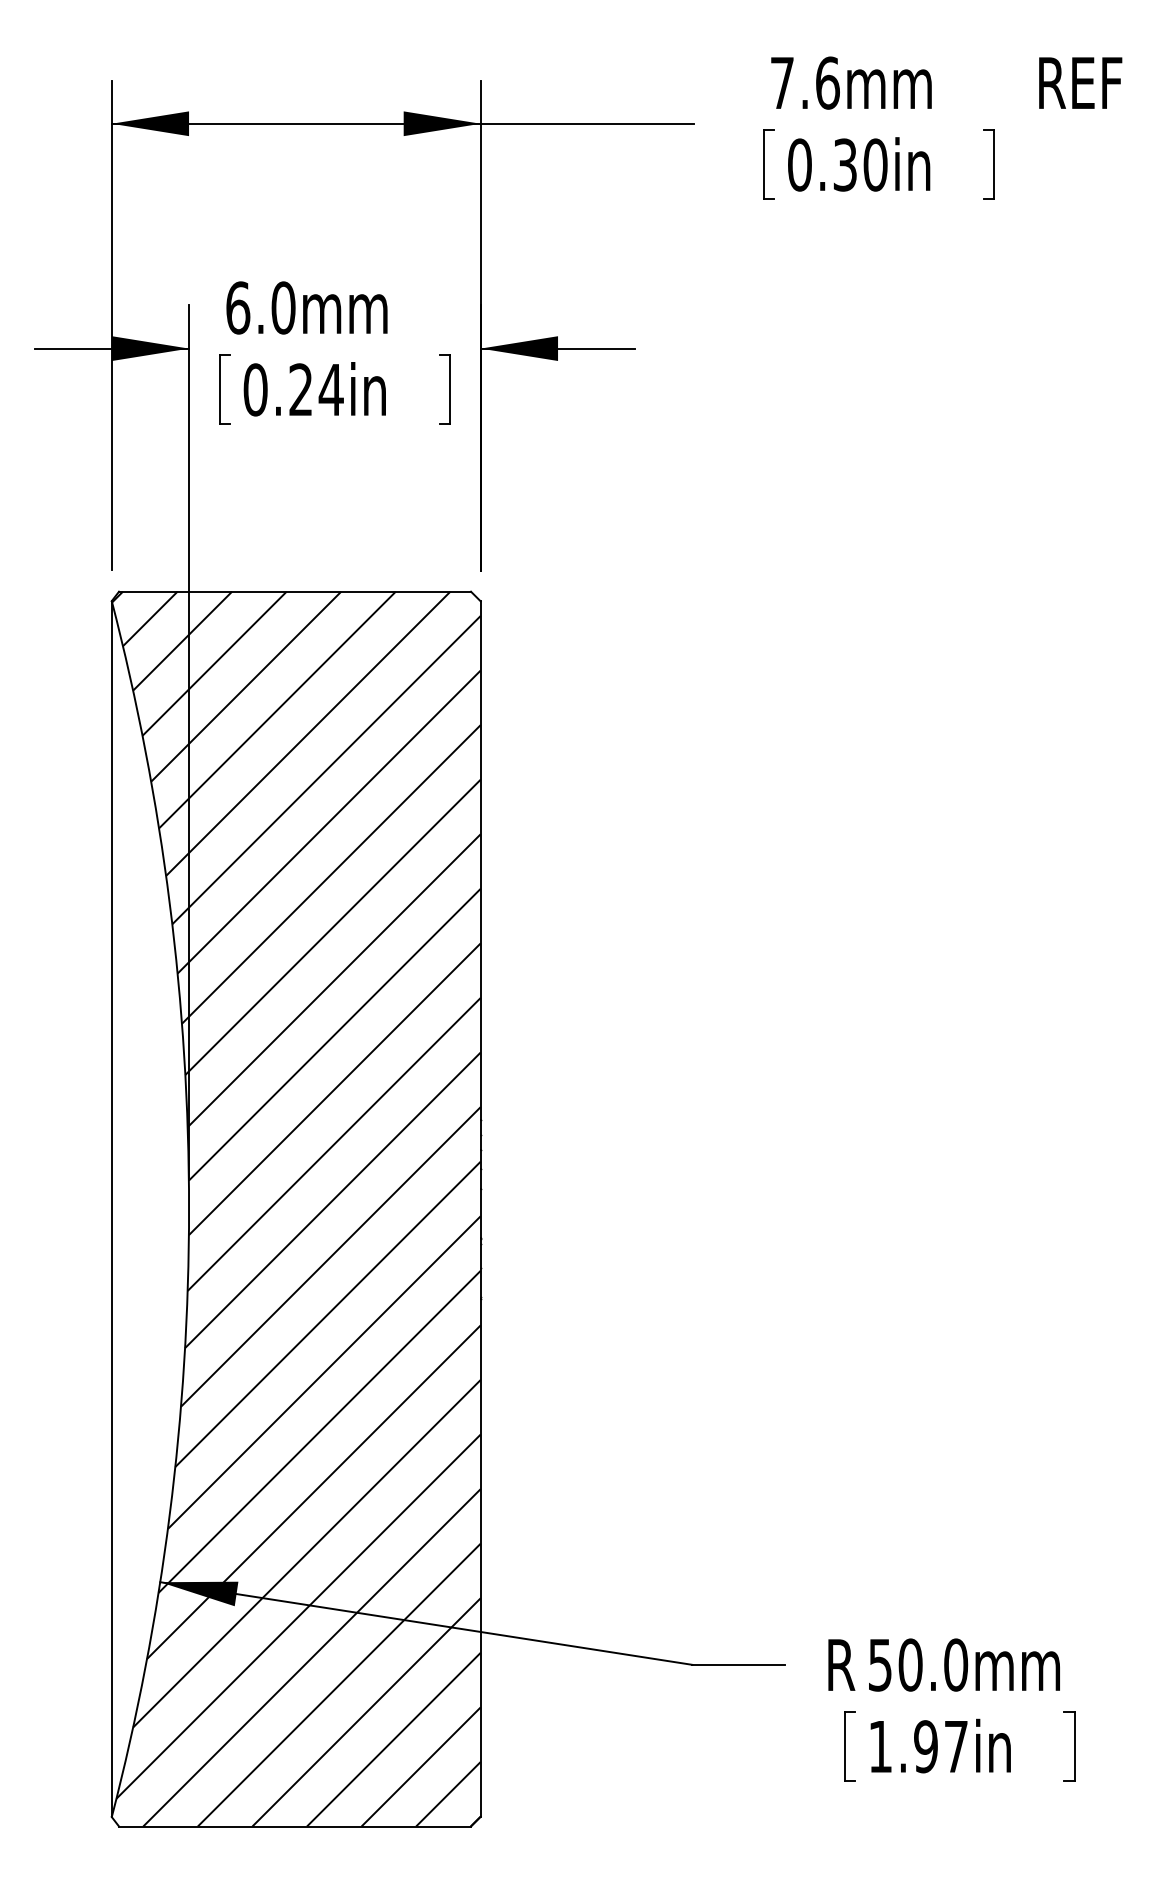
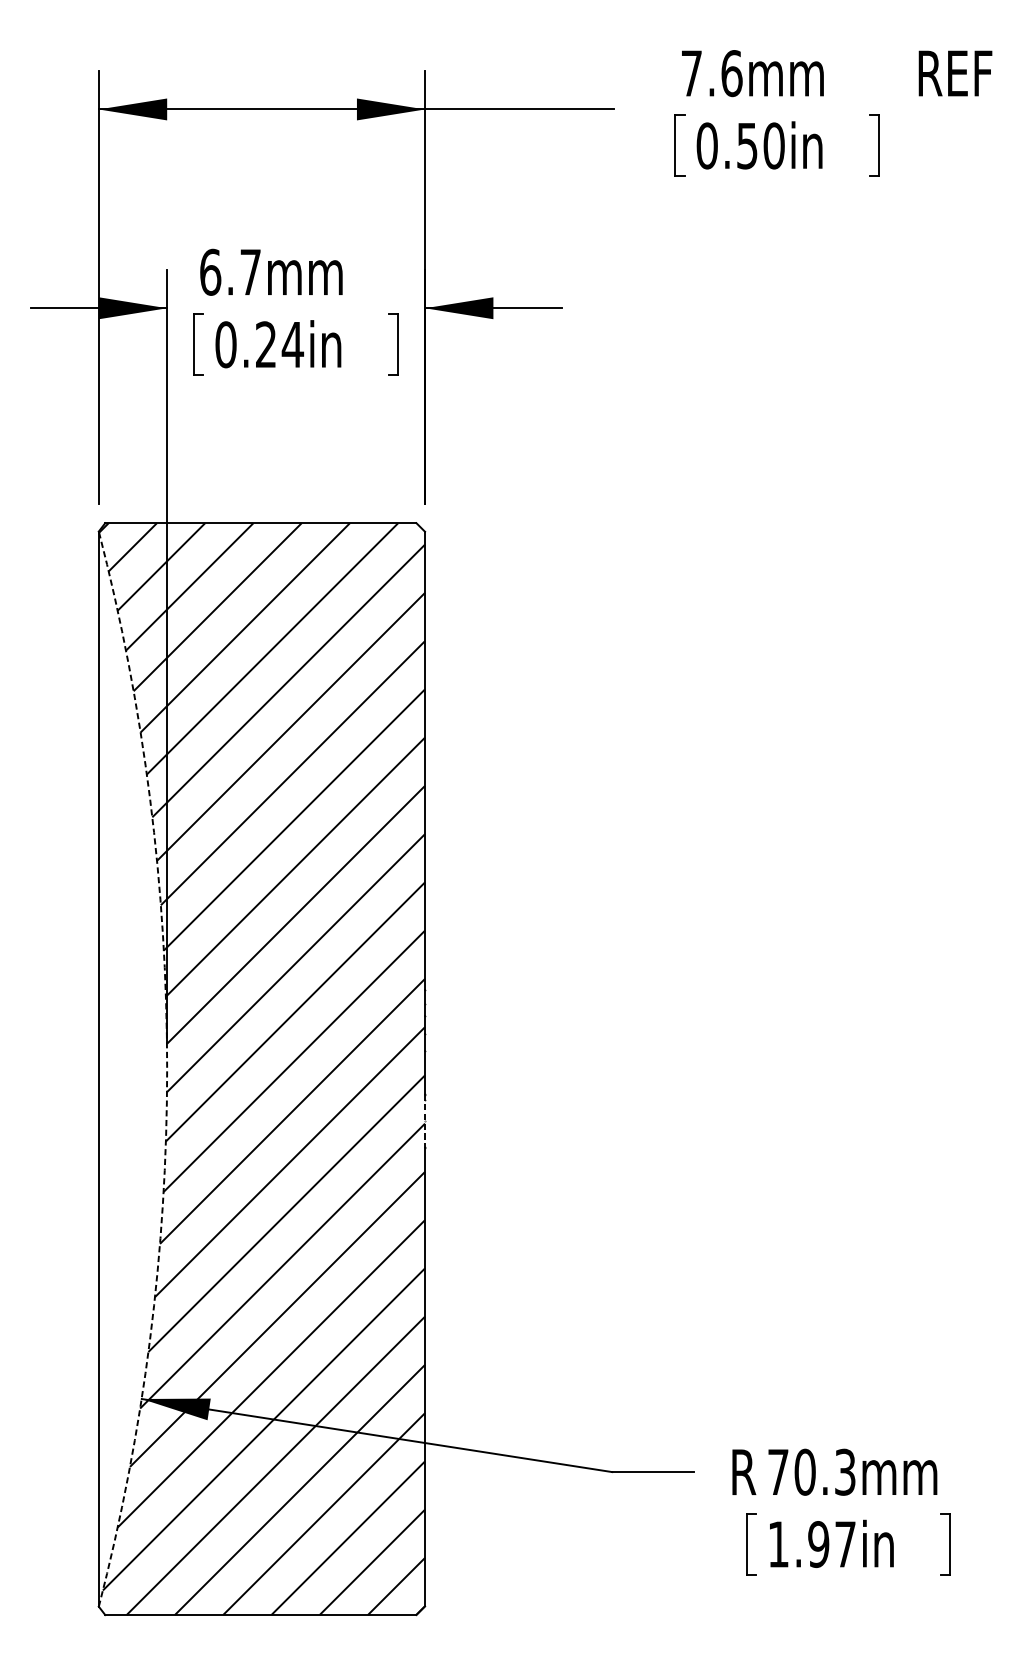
text: (845, 164) -> (747, 145), 0.30in -> 0.50in
text: (283, 307) -> (250, 271), 6.0mm -> 6.7mm
arc: (189, 1209) -> (167, 1069), solid -> dashed
line: (480, 1268) -> (424, 1121), solid -> dashed
text: (918, 1664) -> (812, 1471), 50.0mm -> 70.3mm

